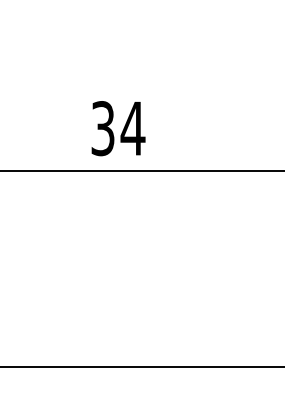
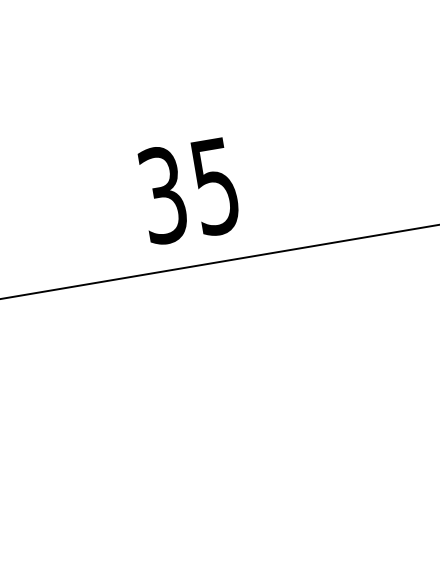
text: (132, 128) -> (214, 186), 34 -> 35

